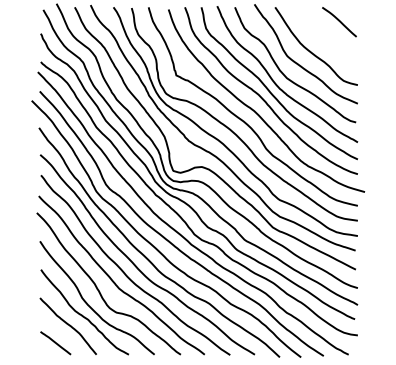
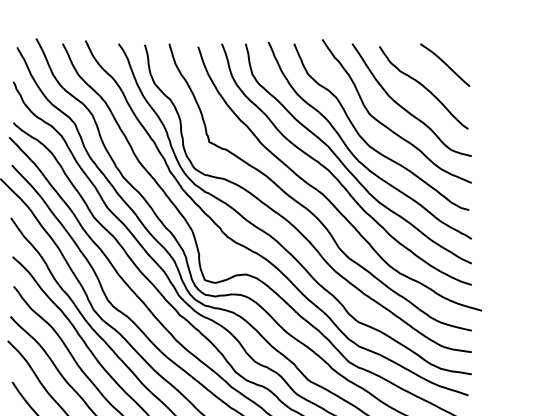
curve: (324, 37) -> (423, 87), added

